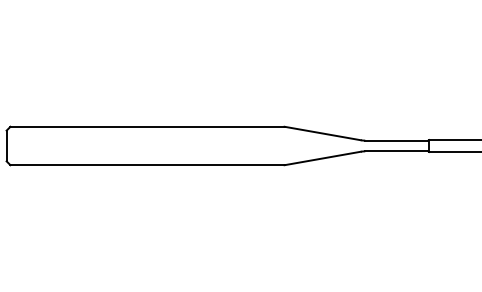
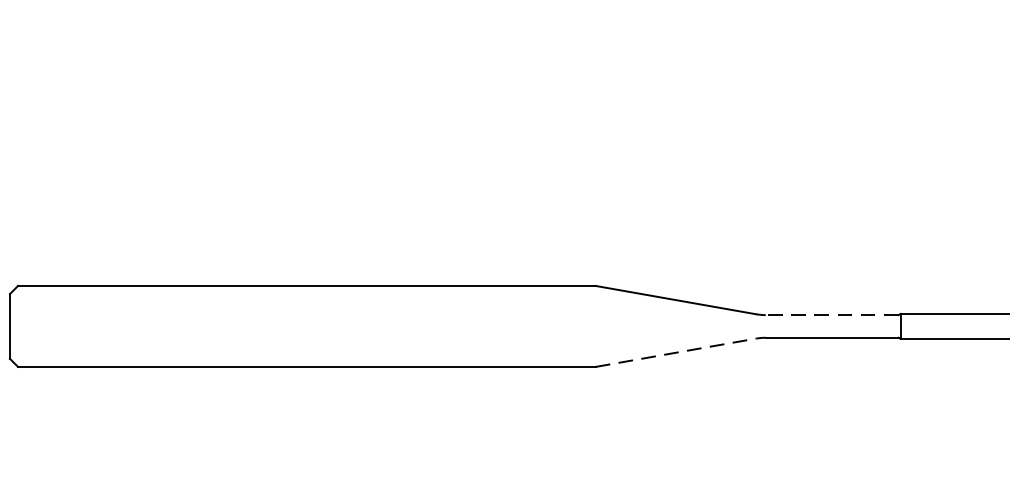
line: (396, 140) -> (831, 314), solid -> dashed
line: (322, 158) -> (675, 352), solid -> dashed

